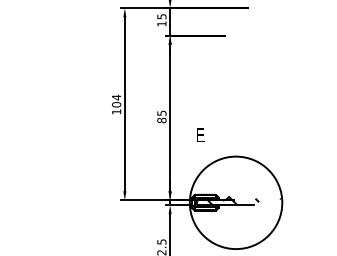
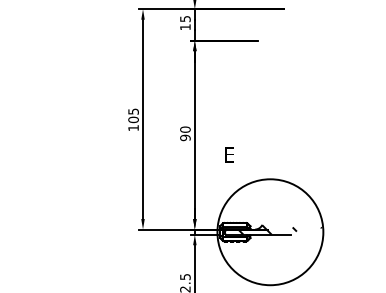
text: (116, 97) -> (133, 111), 104 -> 105
text: (161, 116) -> (185, 133), 85 -> 90

